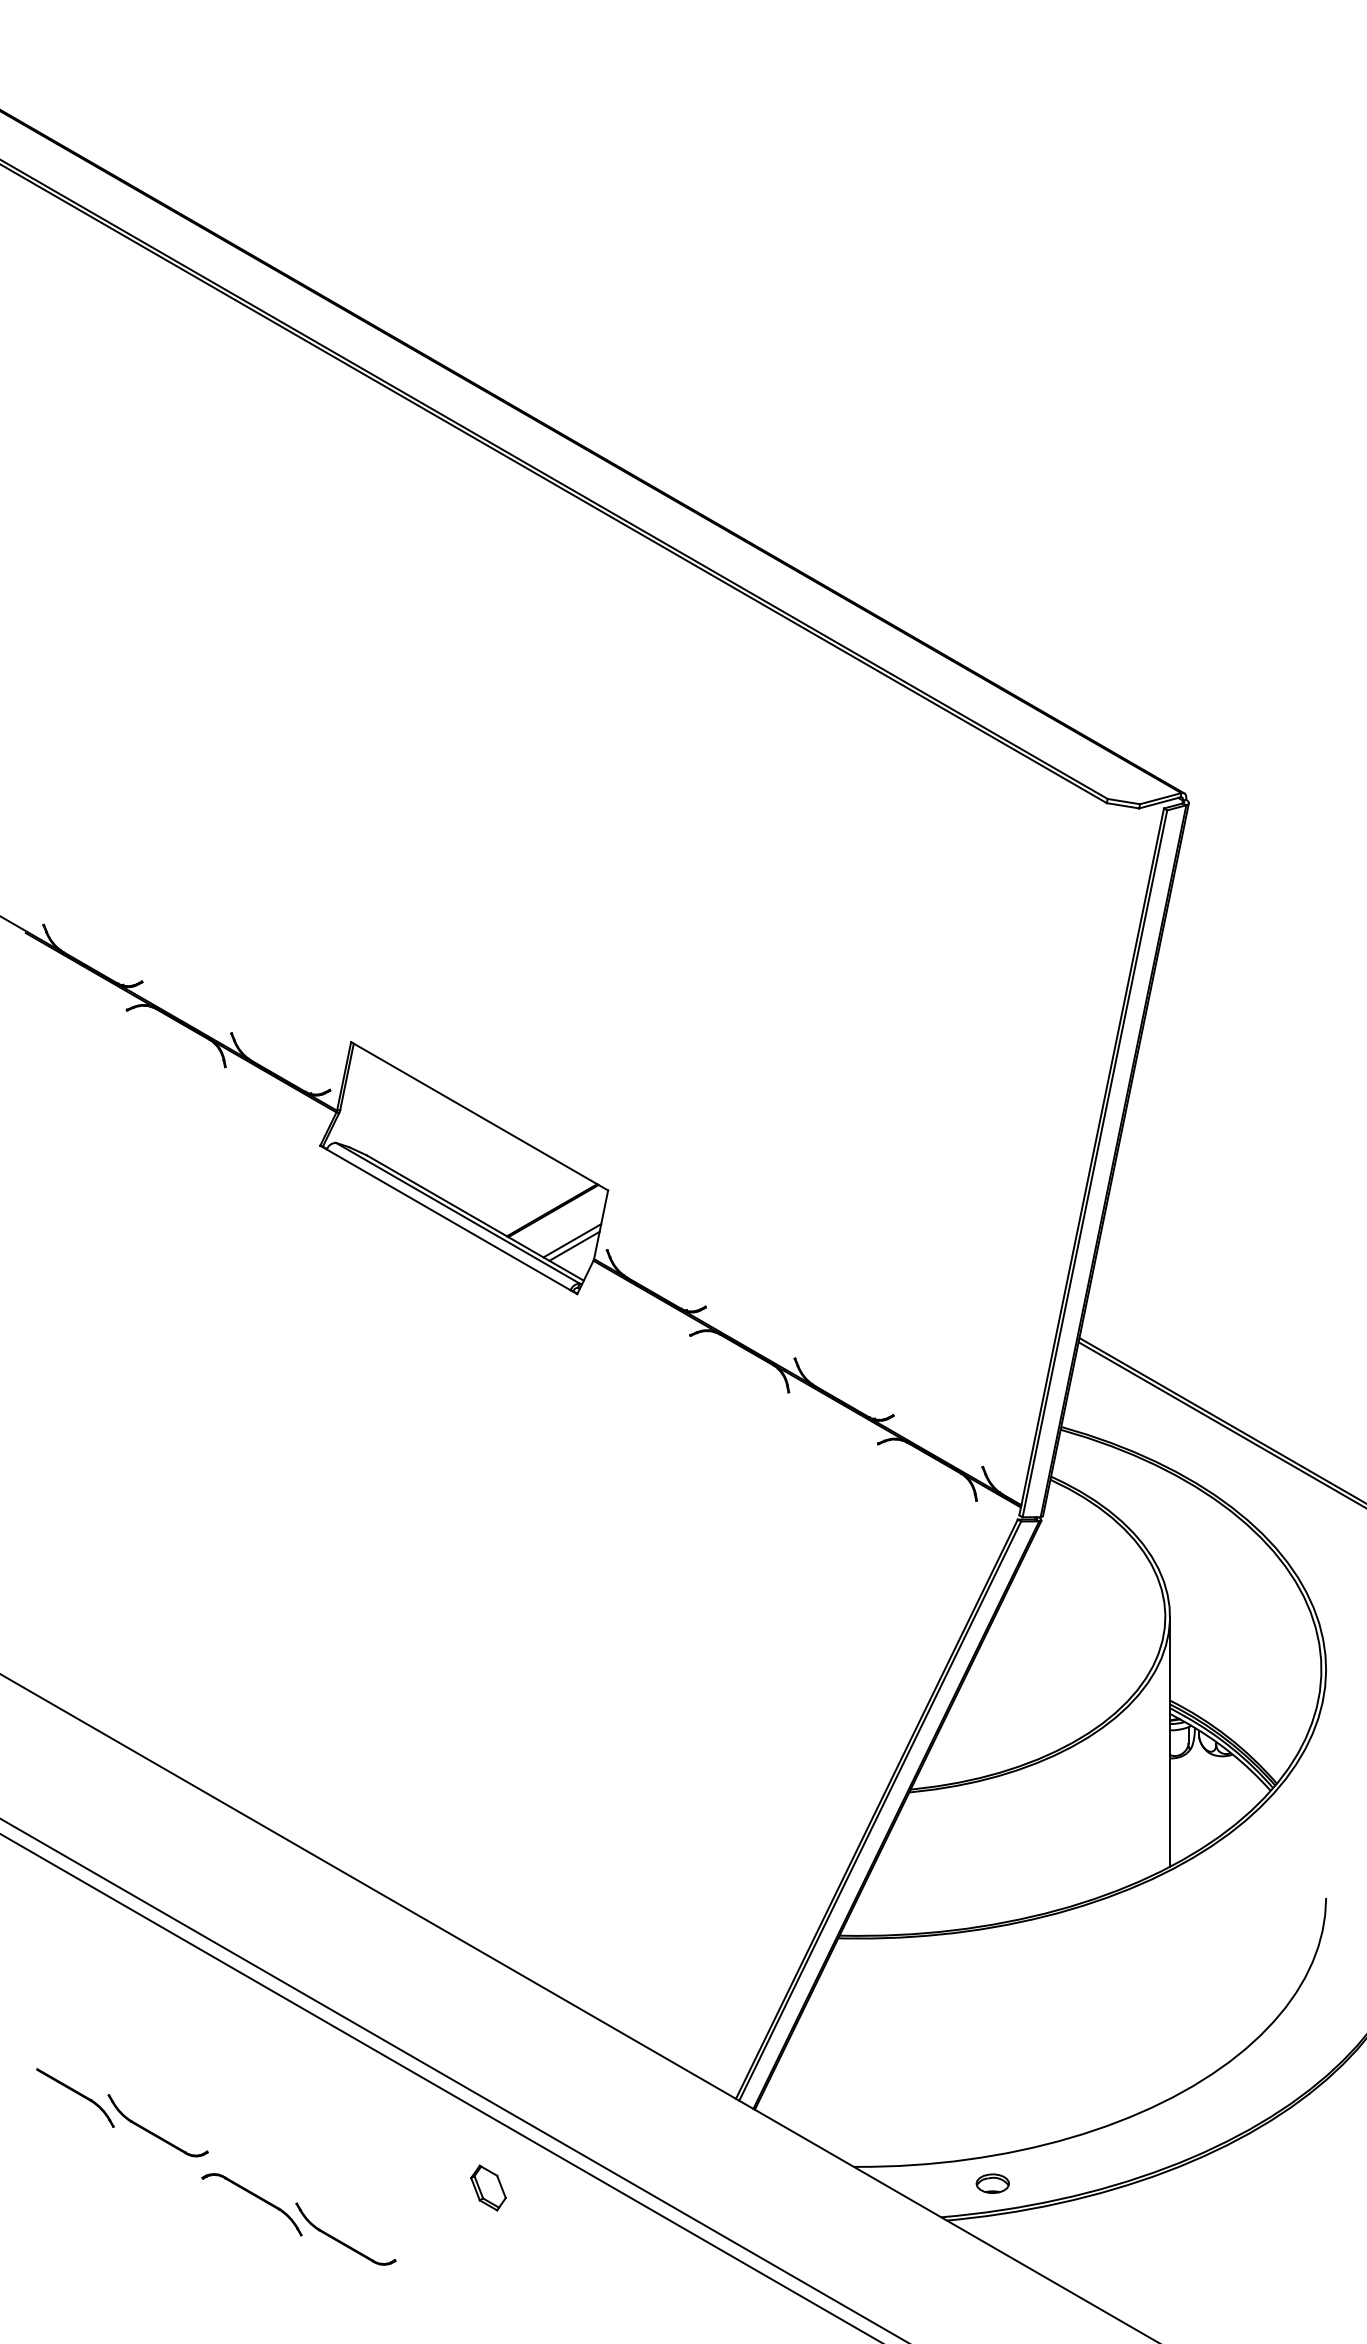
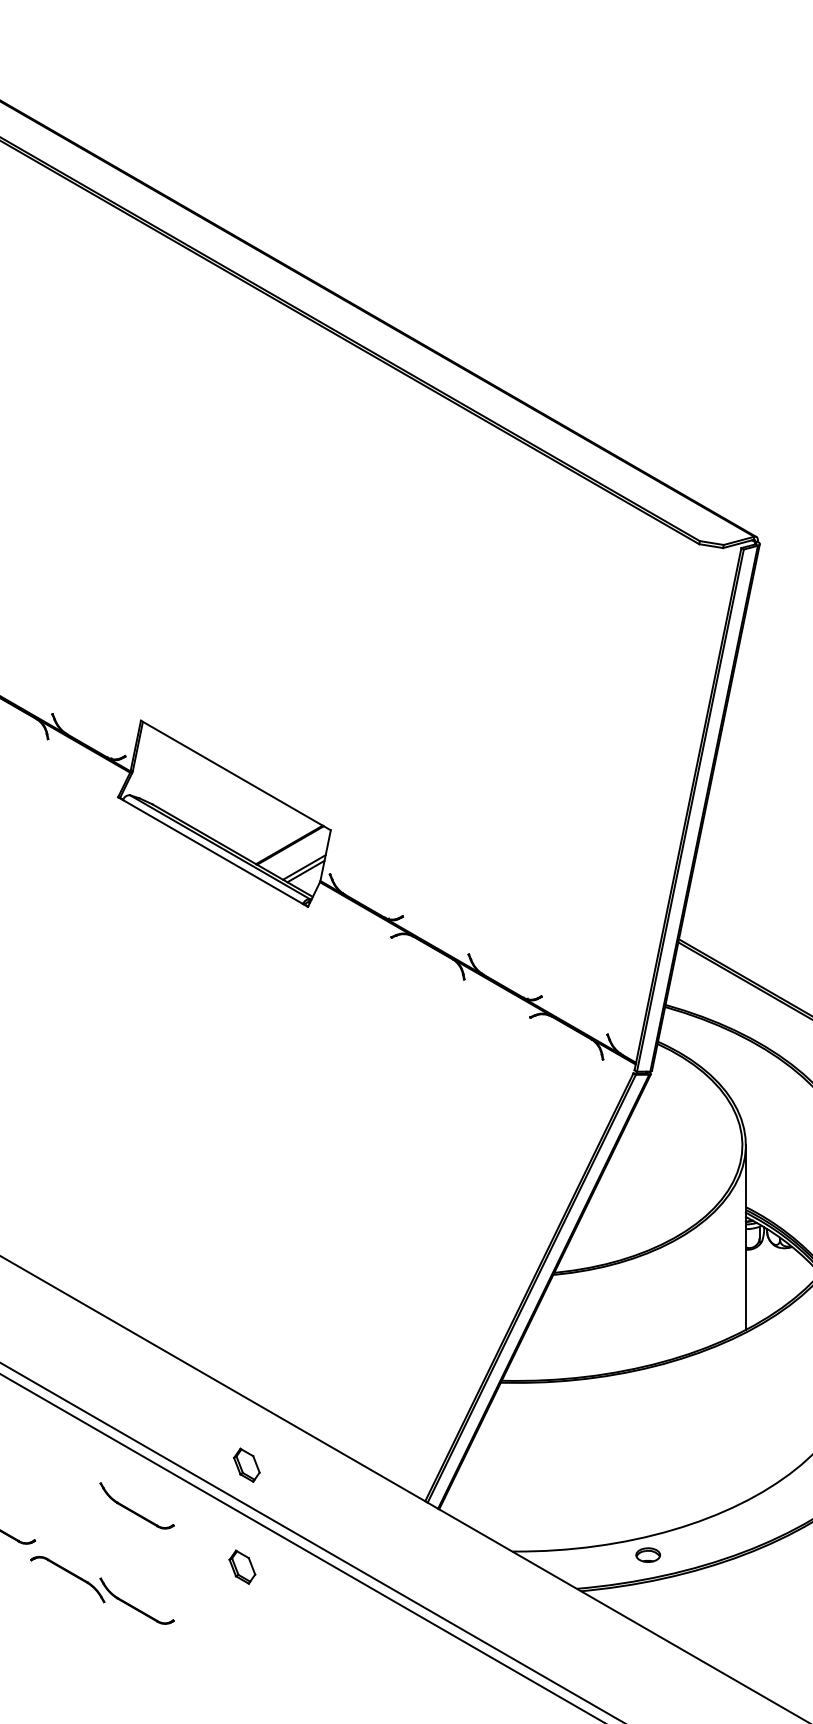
part: (494, 2049) -> (246, 1464), added
part: (342, 2112) -> (134, 1511), added
part: (992, 2183) -> (647, 1554), moved

